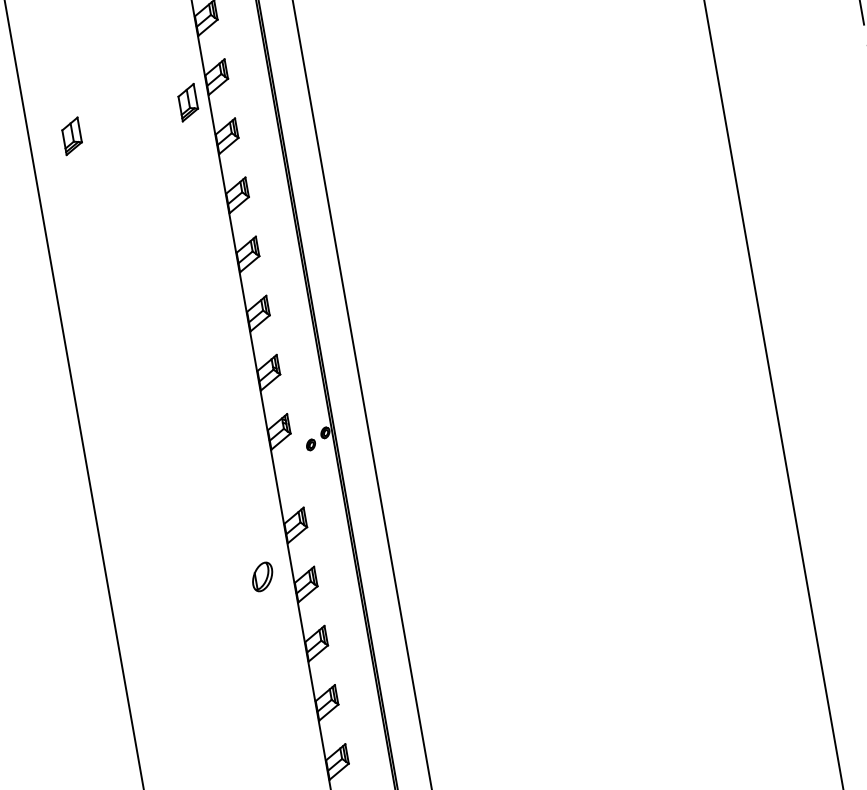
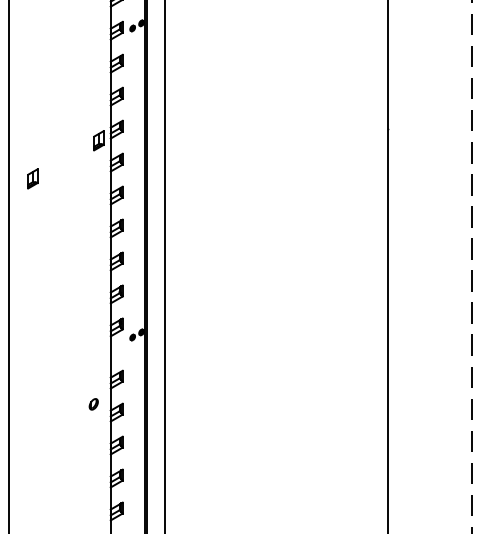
part: (71, 135) -> (32, 178), moved
part: (261, 577) -> (93, 404), size x0.71

